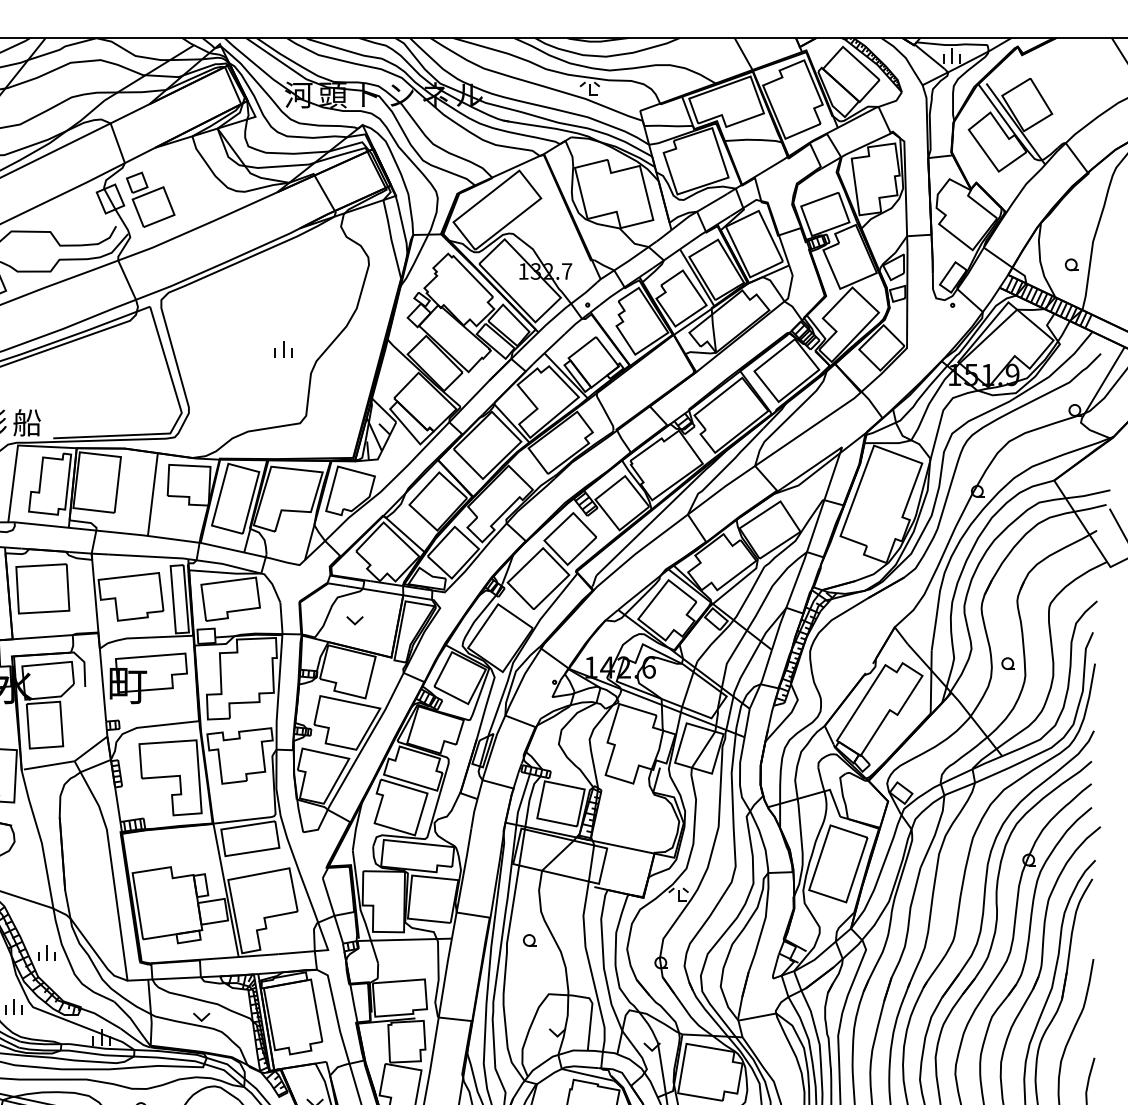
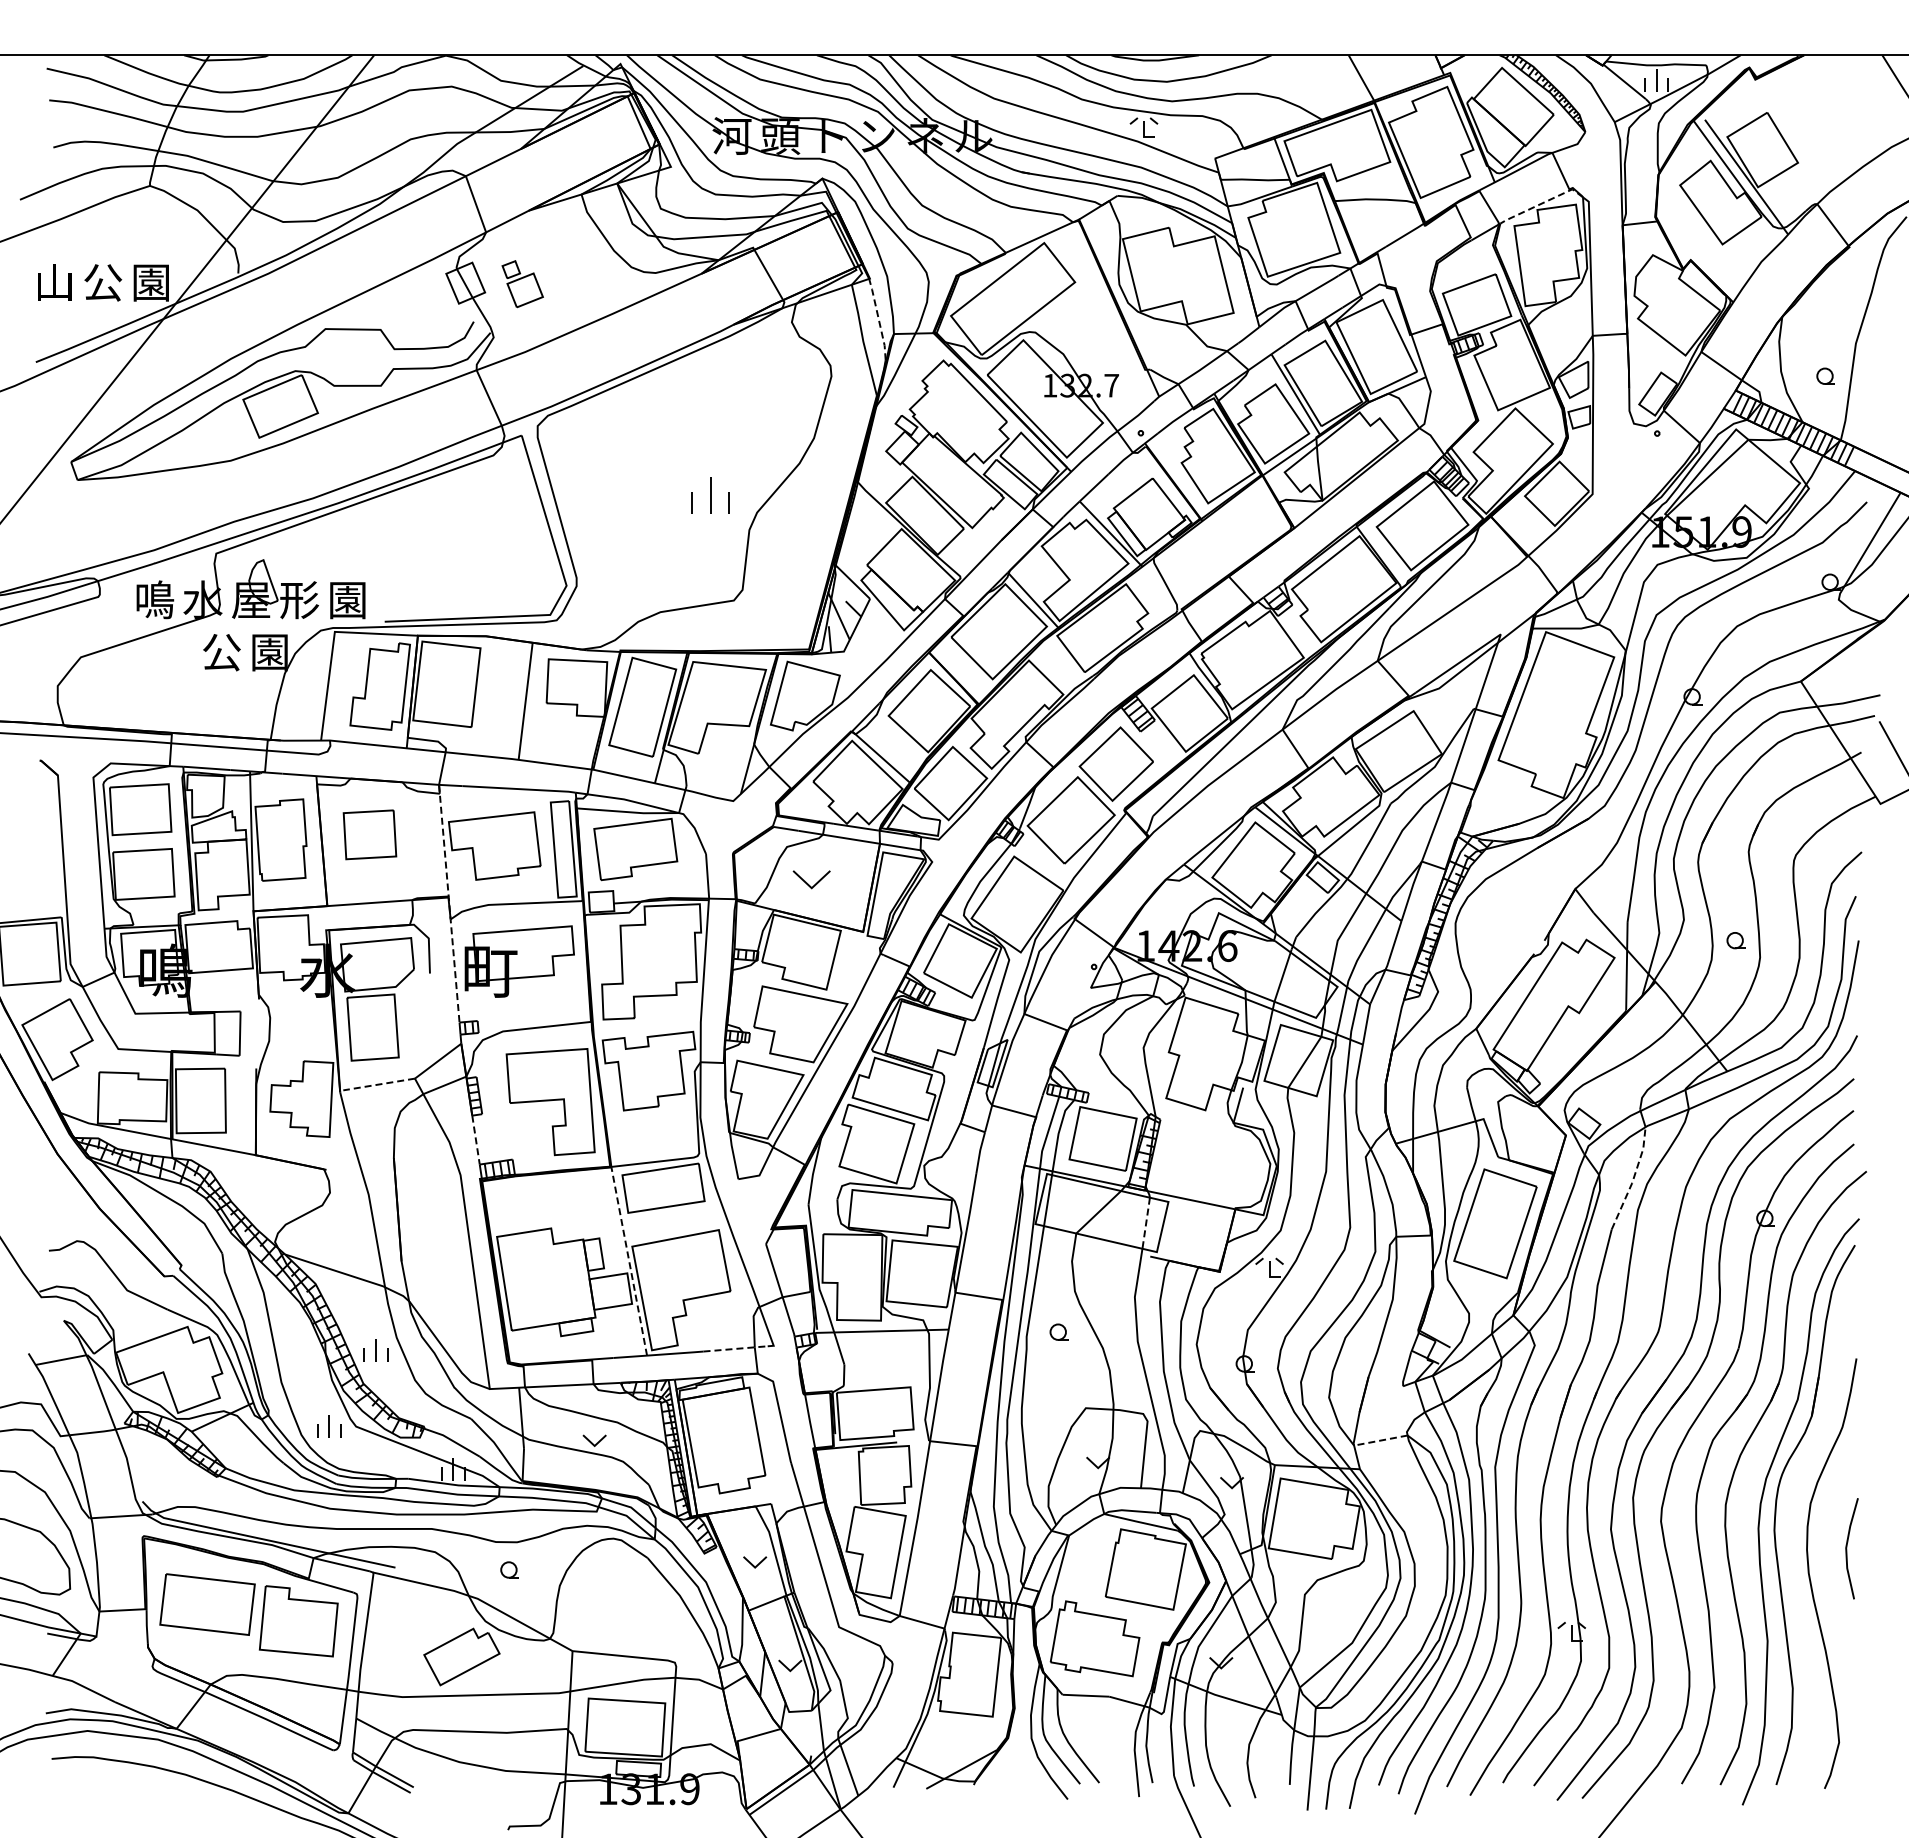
line: (870, 142) -> (1541, 203), solid -> dashed
part: (150, 199) -> (522, 283), size x0.6
line: (402, 224) -> (878, 319), solid -> dashed
part: (283, 349) -> (710, 495), size x1.6
text: (26, 422) -> (347, 599), 船 -> 園
part: (42, 588) -> (369, 834), size x0.7
part: (354, 620) -> (811, 879), size x1.6
line: (99, 637) -> (449, 903), solid -> dashed
line: (48, 765) -> (378, 1084), solid -> dashed
line: (118, 804) -> (476, 1140), solid -> dashed
line: (935, 832) -> (1633, 1179), solid -> dashed
line: (591, 863) -> (1146, 1223), solid -> dashed
line: (226, 890) -> (629, 1261), solid -> dashed
line: (301, 951) -> (736, 1348), solid -> dashed
line: (757, 1017) -> (1380, 1440), solid -> dashed

